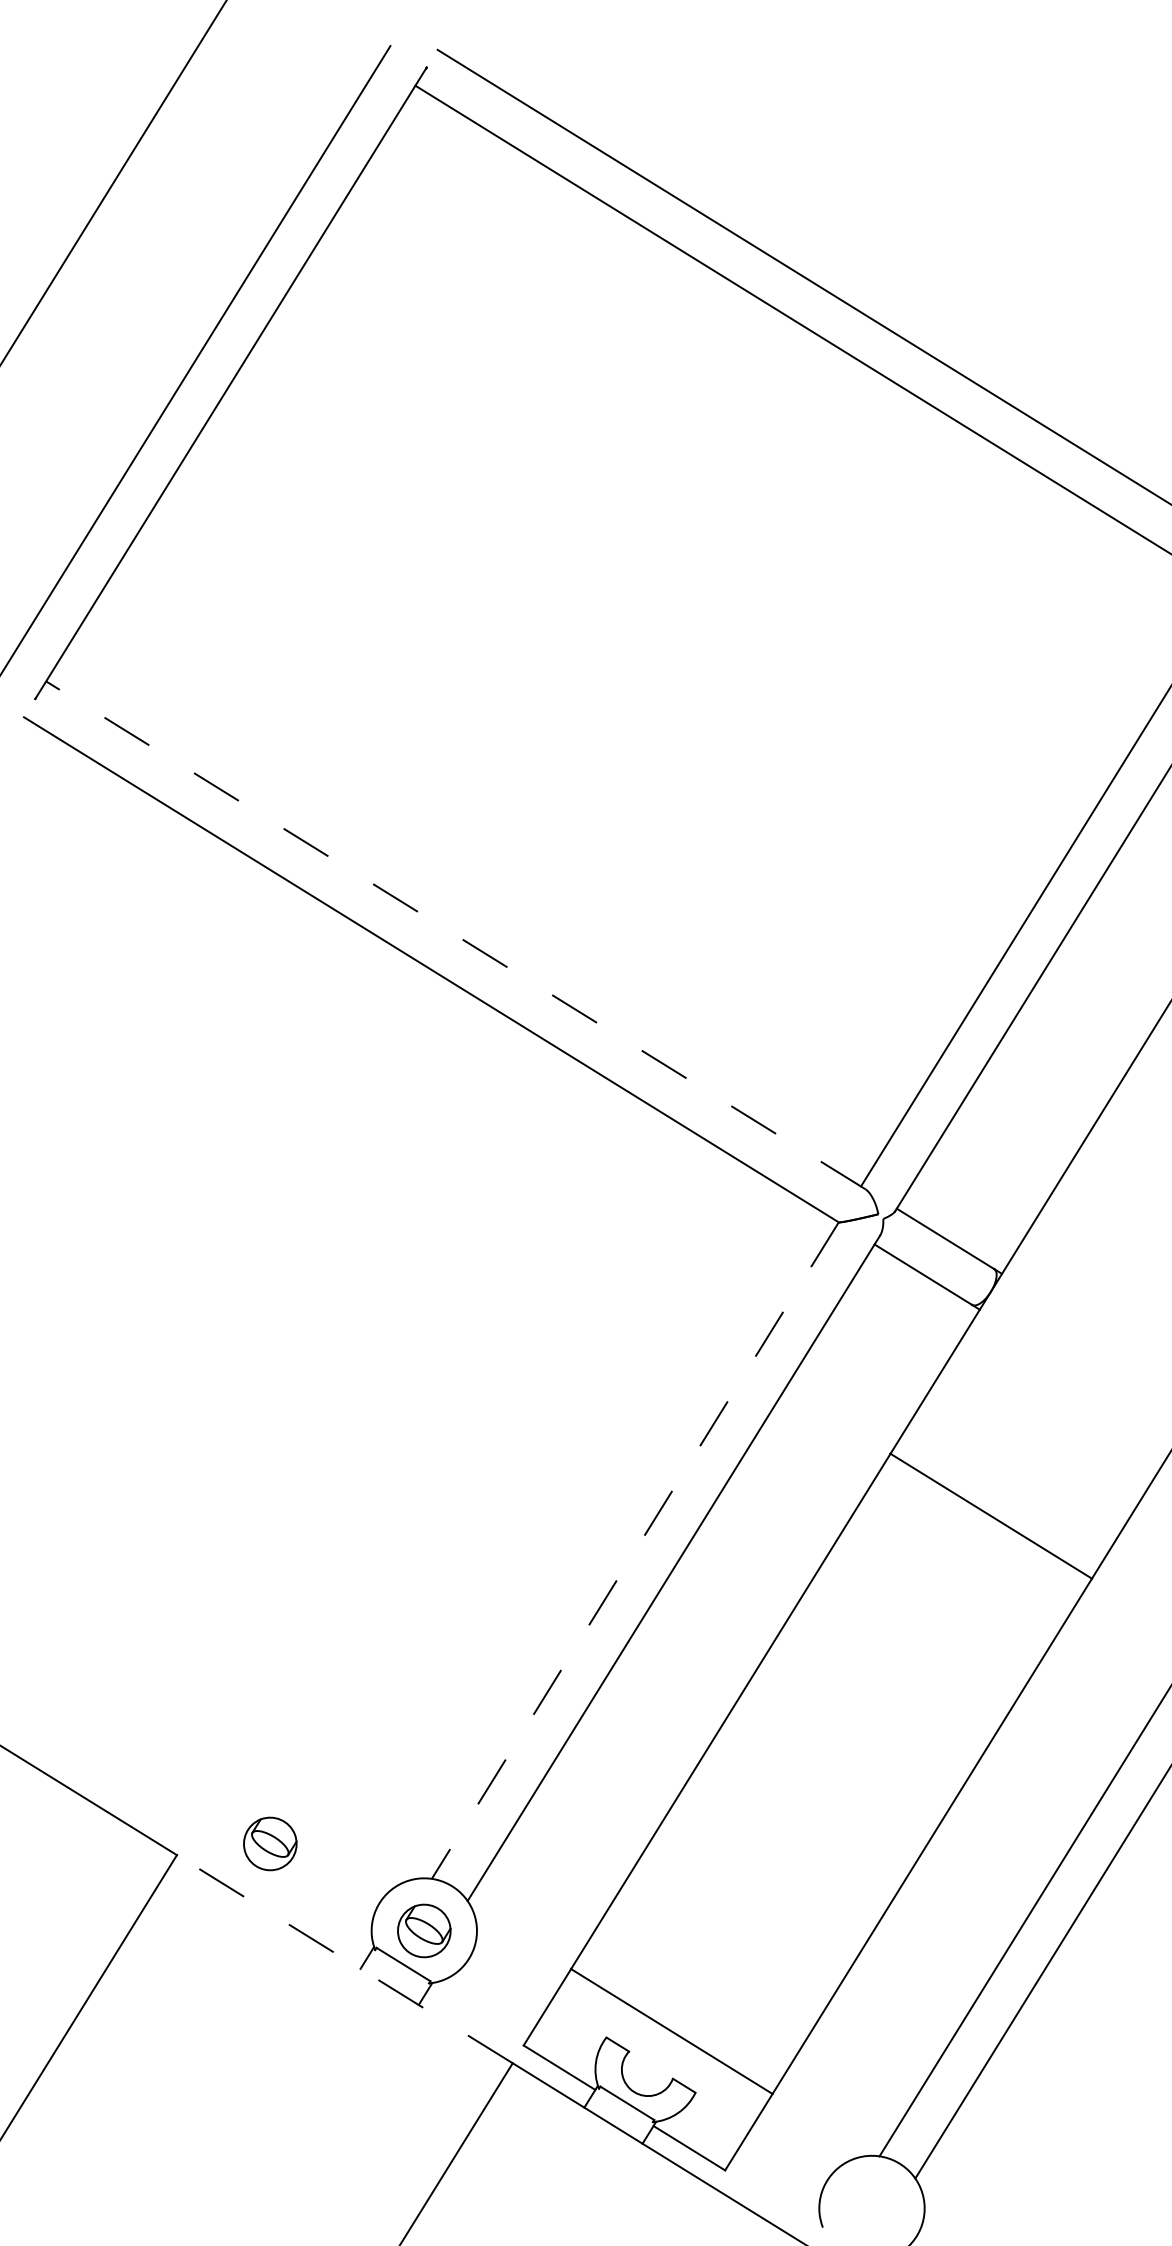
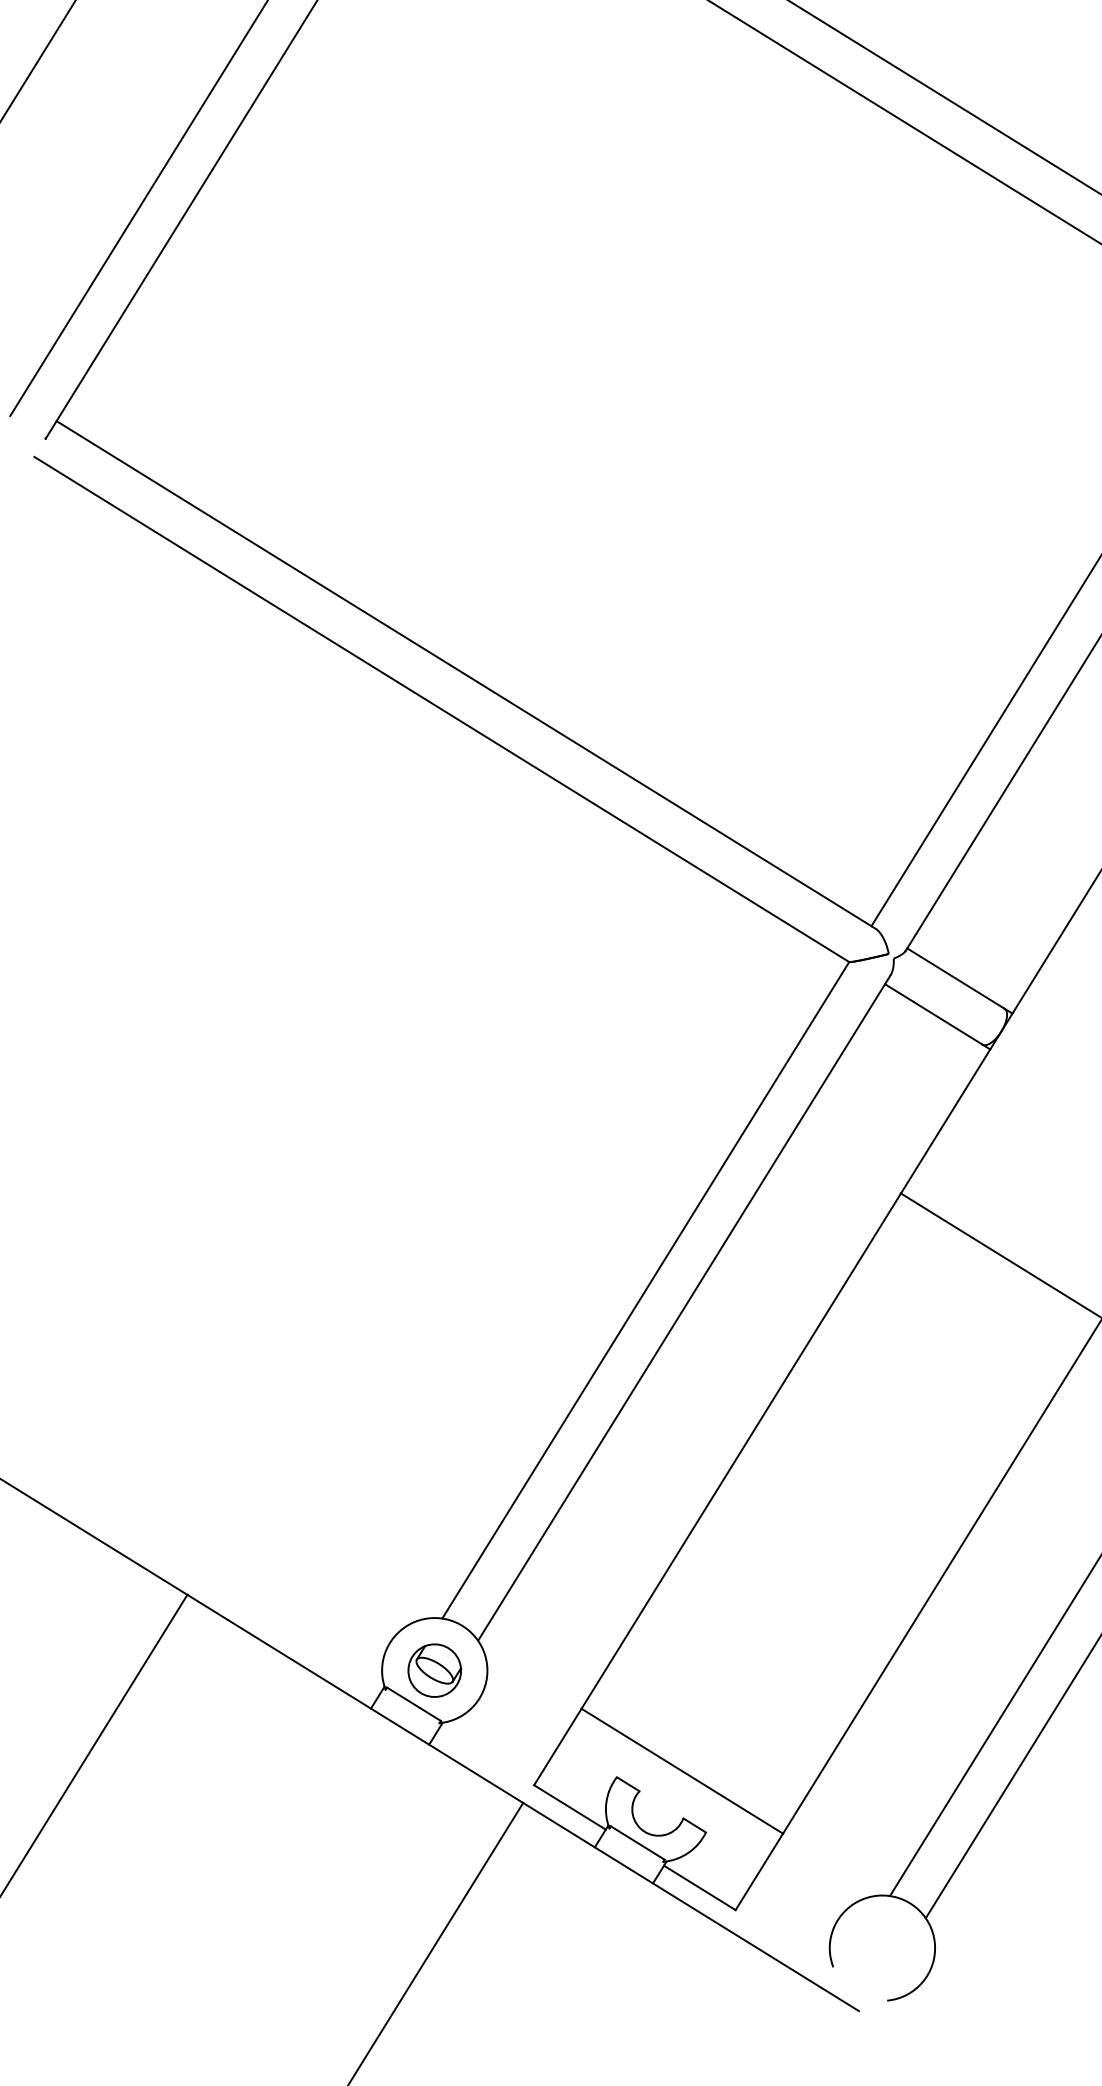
line: (455, 935) -> (465, 675), dashed -> solid
line: (635, 1551) -> (645, 1291), dashed -> solid
part: (270, 1843) -> (280, 1583), removed
line: (344, 1959) -> (354, 1699), dashed -> solid

